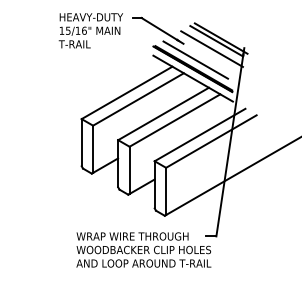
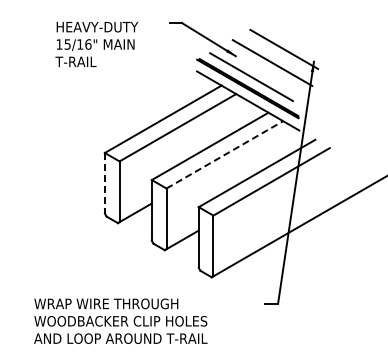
text: (90, 30) -> (96, 44), moved
line: (216, 40) -> (278, 52), removed
line: (175, 120) -> (225, 154), solid -> dashed
line: (81, 142) -> (104, 183), solid -> dashed
text: (143, 249) -> (120, 320), moved

